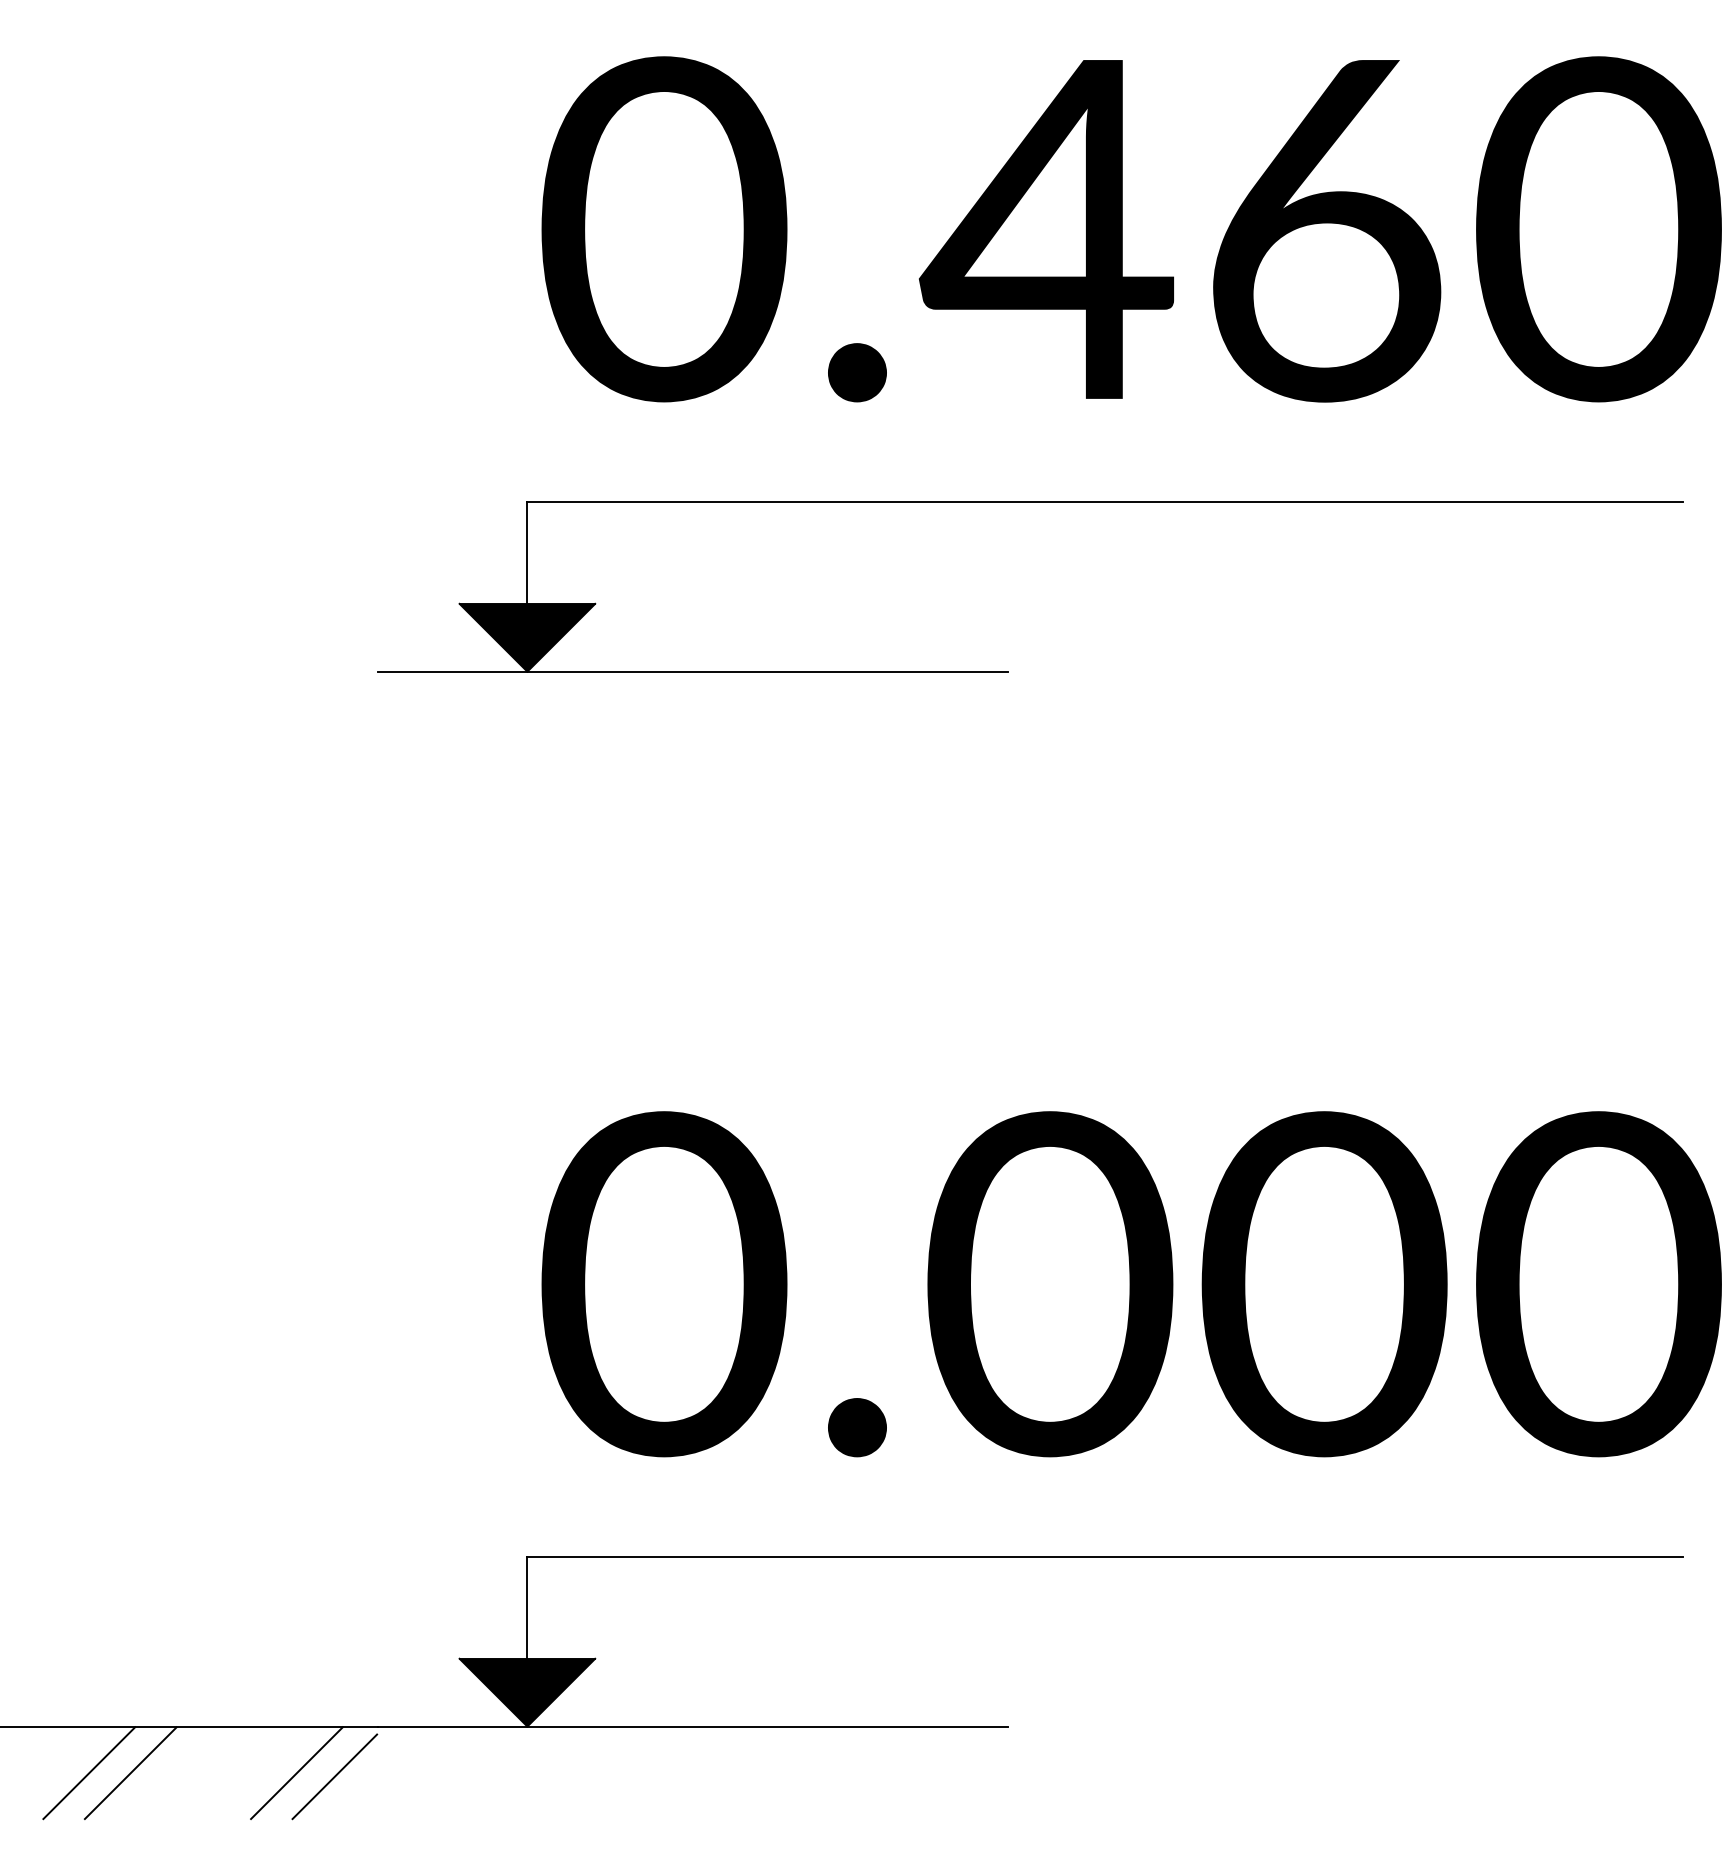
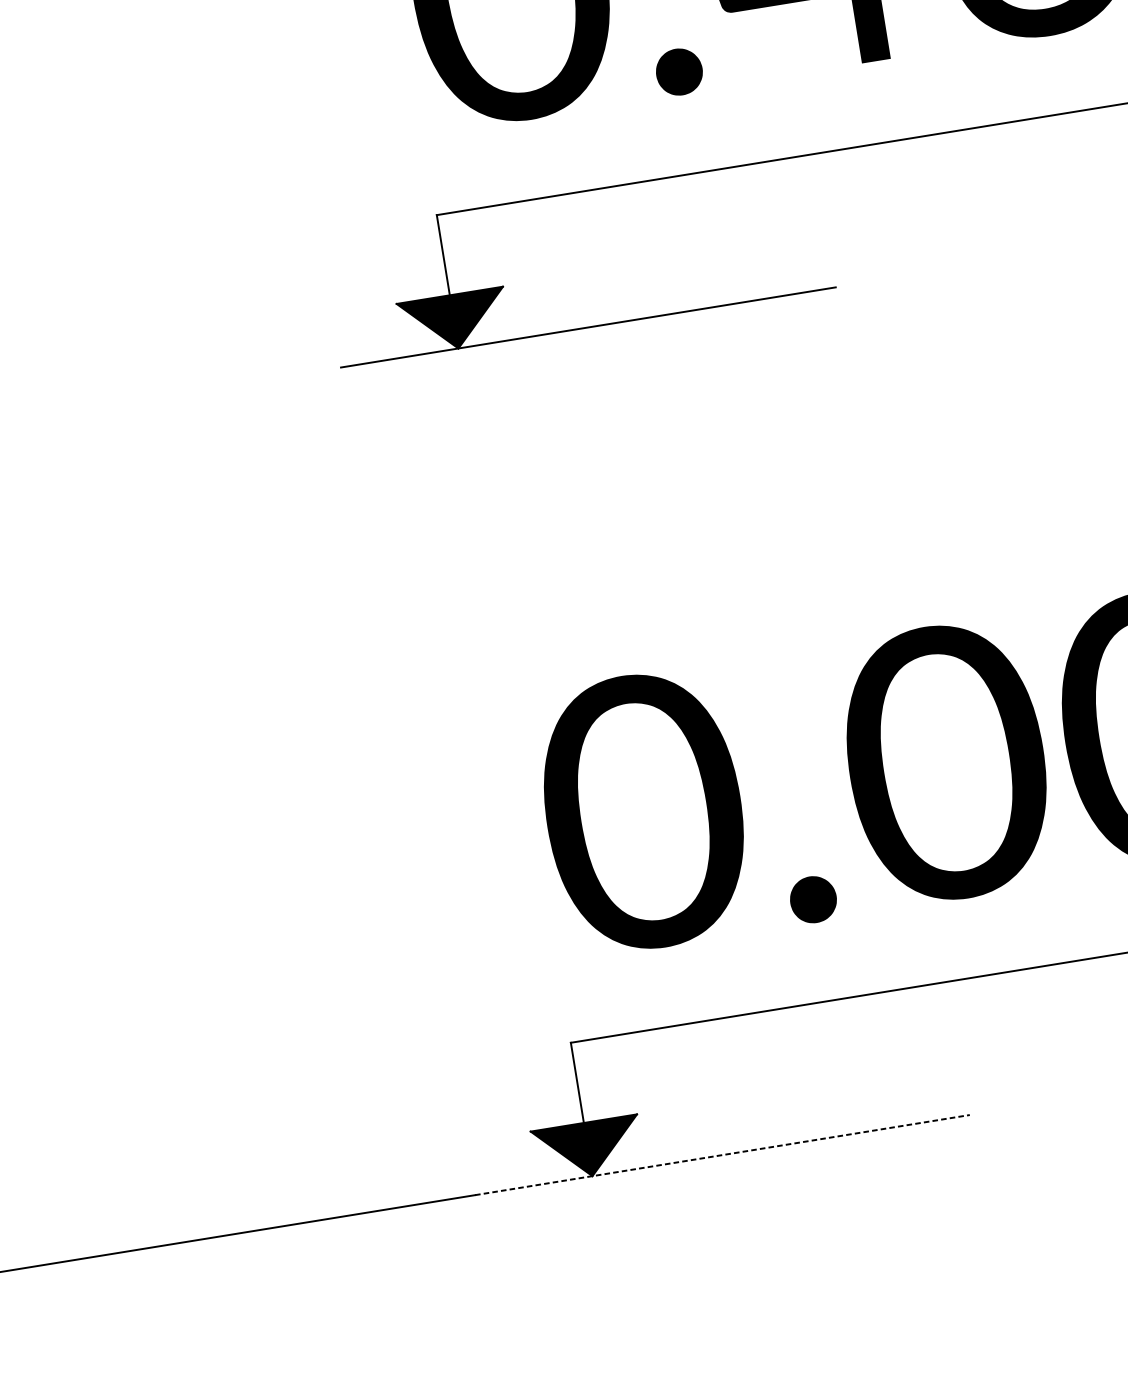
line: (693, 1726) -> (722, 1154), solid -> dashed
hatch: (209, 1772) -> (348, 1252), removed

